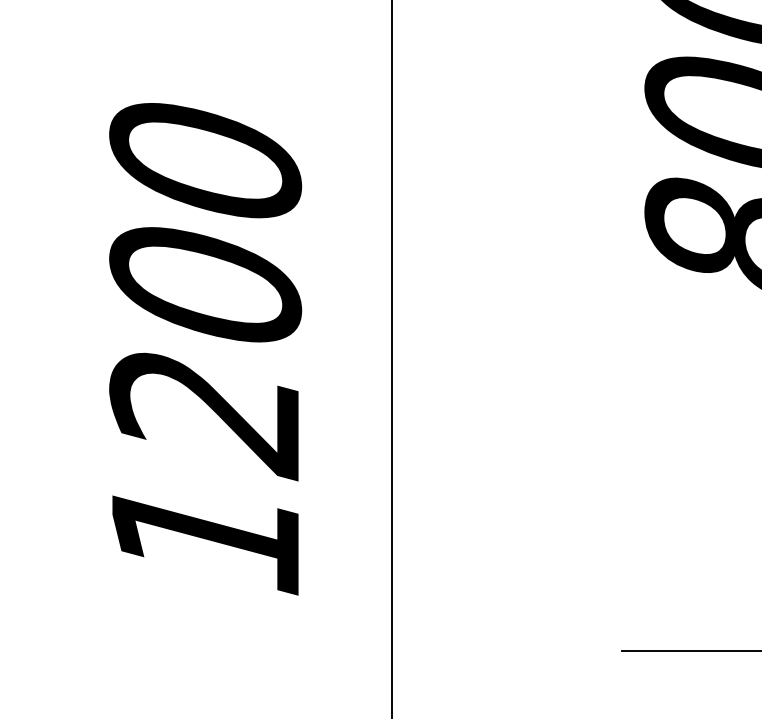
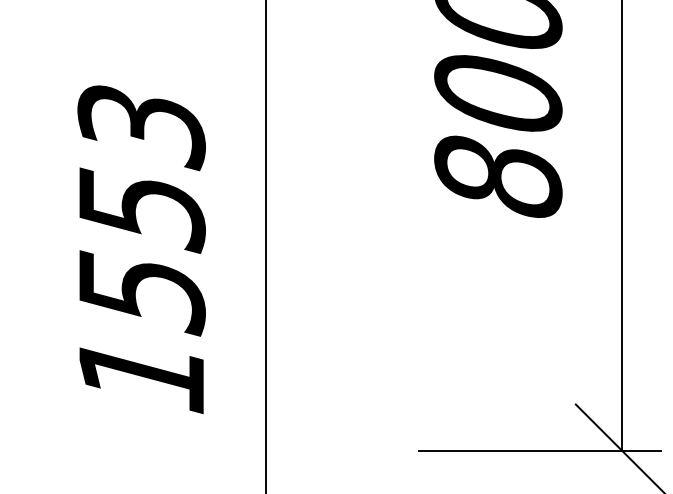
text: (205, 291) -> (141, 211), 1200 -> 1553

